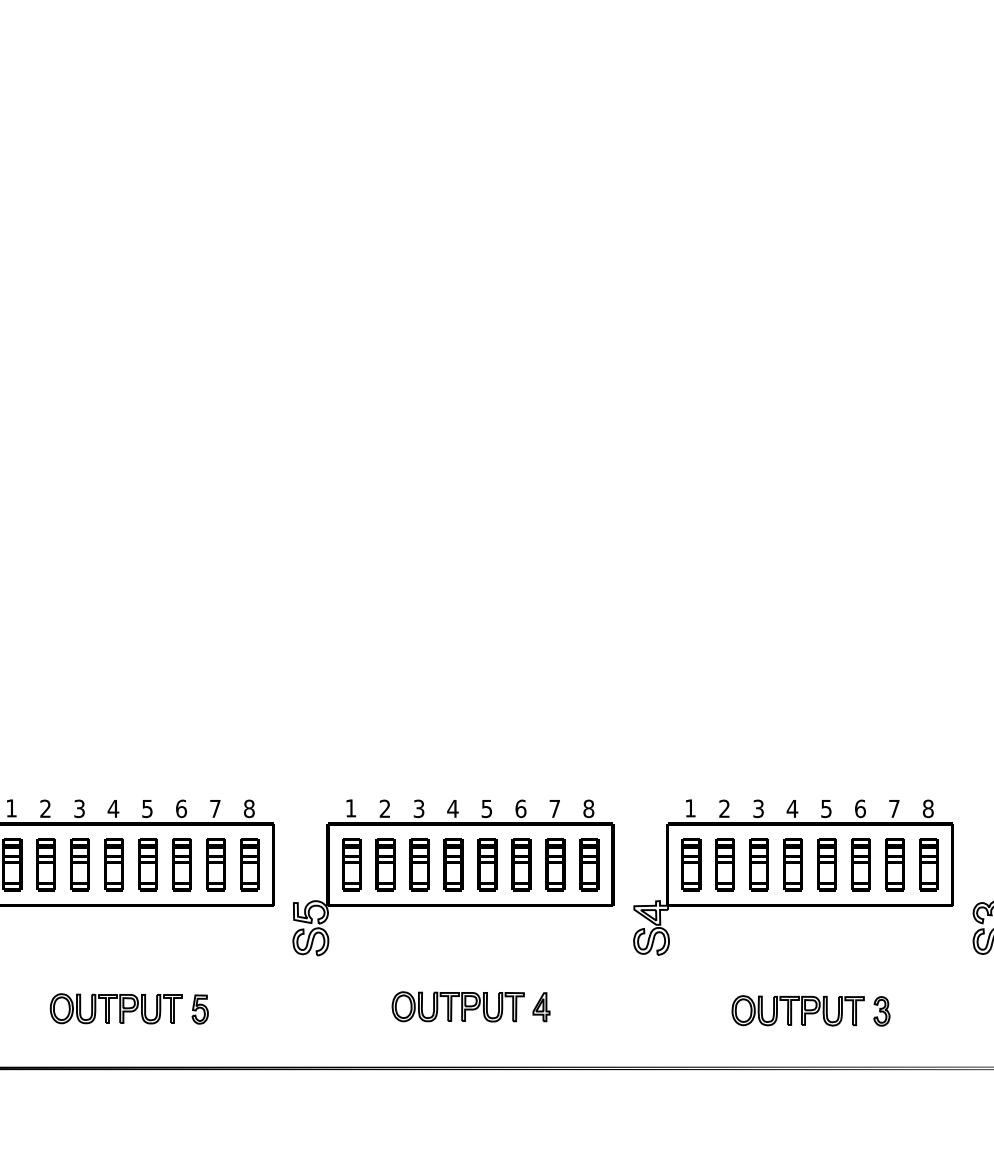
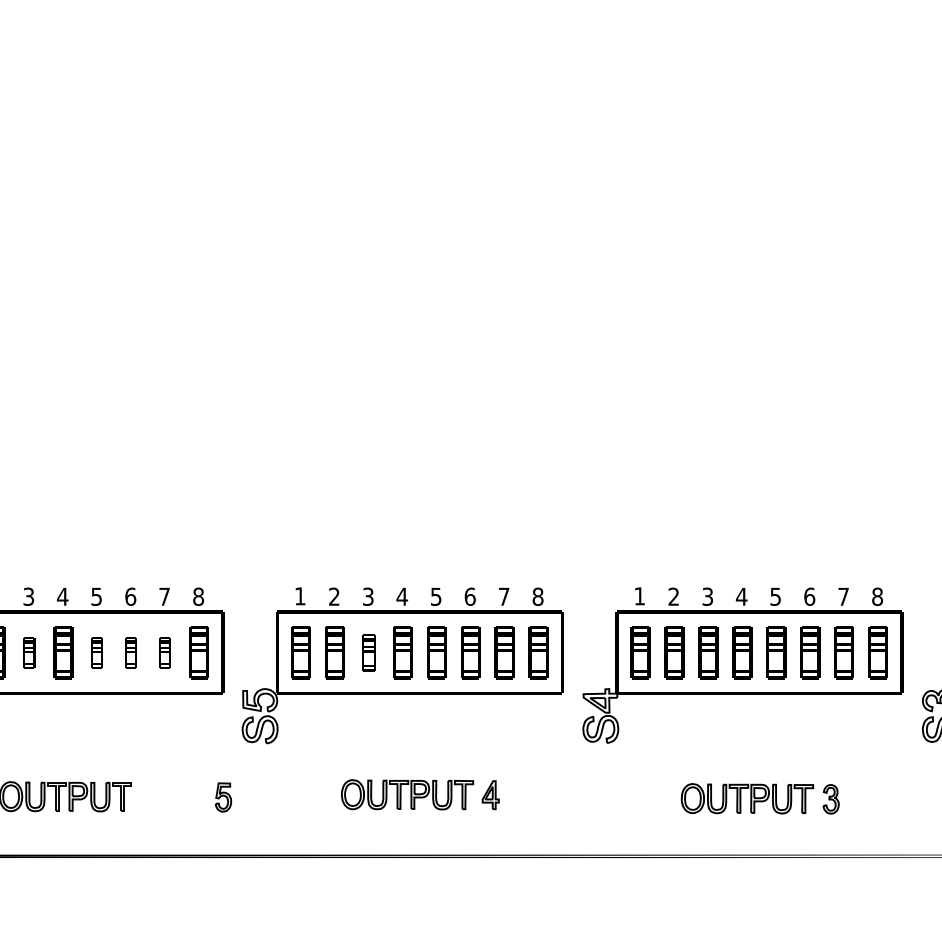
part: (79, 864) -> (28, 652), size x0.6
part: (147, 864) -> (96, 652), size x0.6
part: (181, 864) -> (130, 652), size x0.6
part: (215, 864) -> (164, 652), size x0.6
part: (419, 864) -> (368, 652), size x0.7
part: (199, 1009) -> (222, 797), moved

